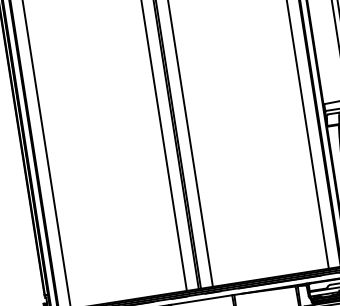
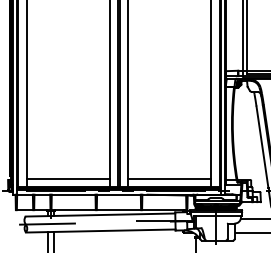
line: (268, 266) -> (169, 178), added
line: (126, 288) -> (67, 178), added

